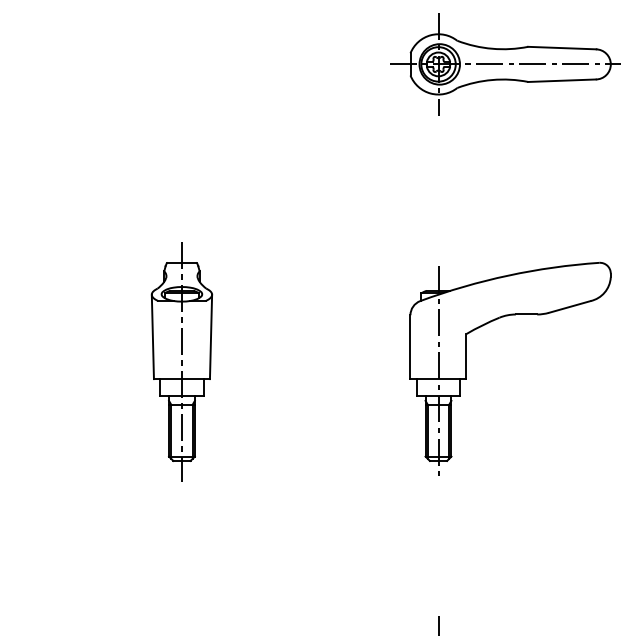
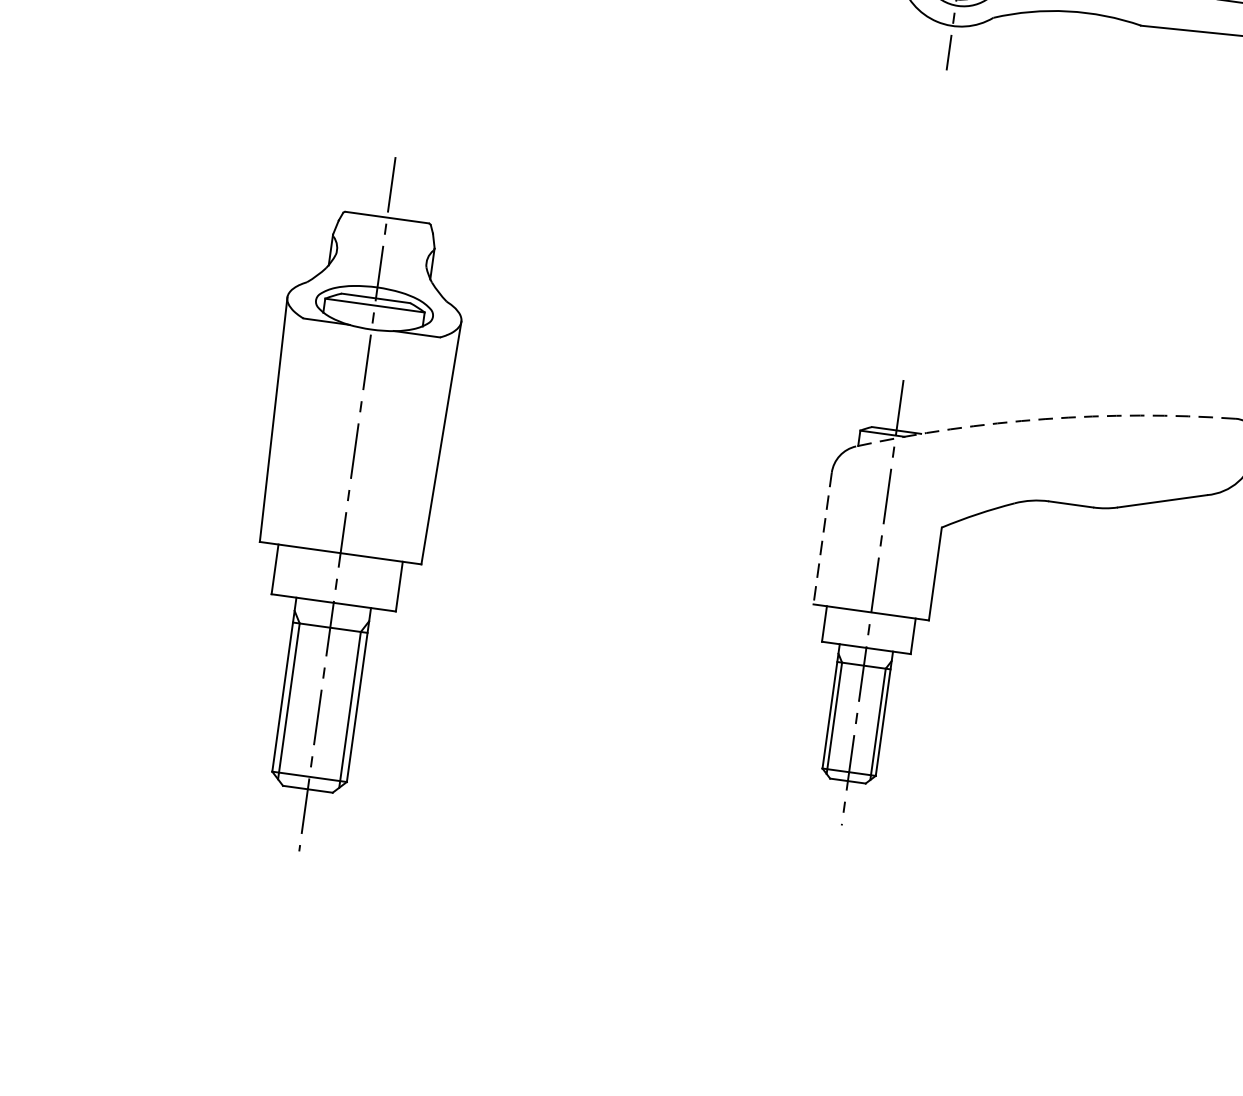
arc: (508, 275) -> (1045, 418), solid -> dashed
line: (410, 347) -> (822, 539), solid -> dashed
part: (181, 361) -> (346, 502), size x1.4

